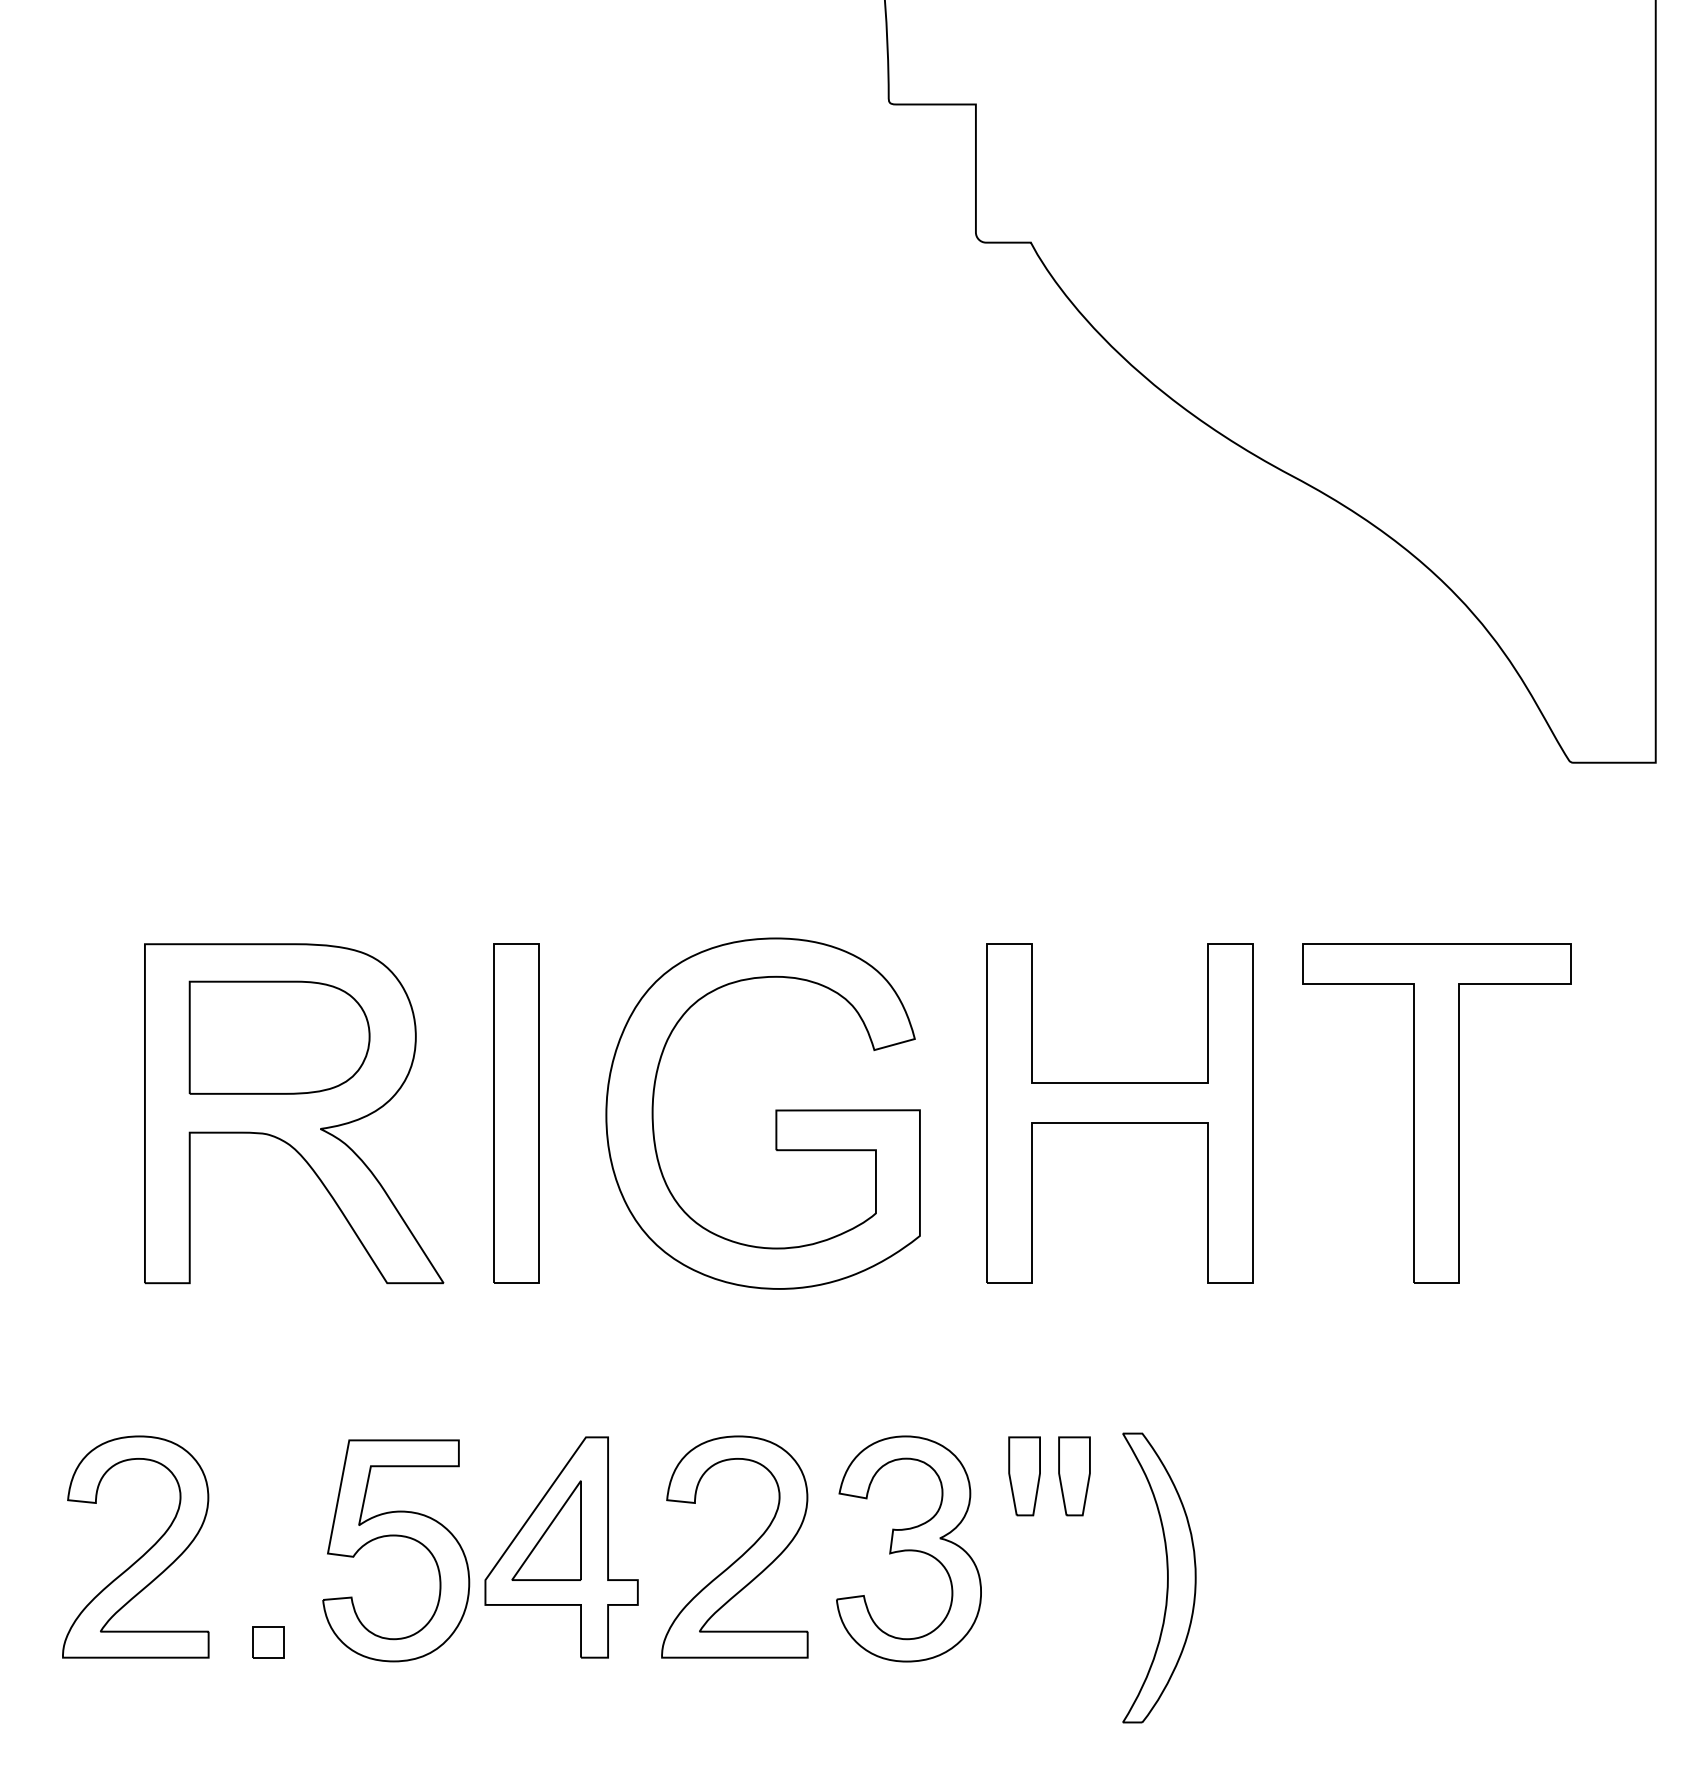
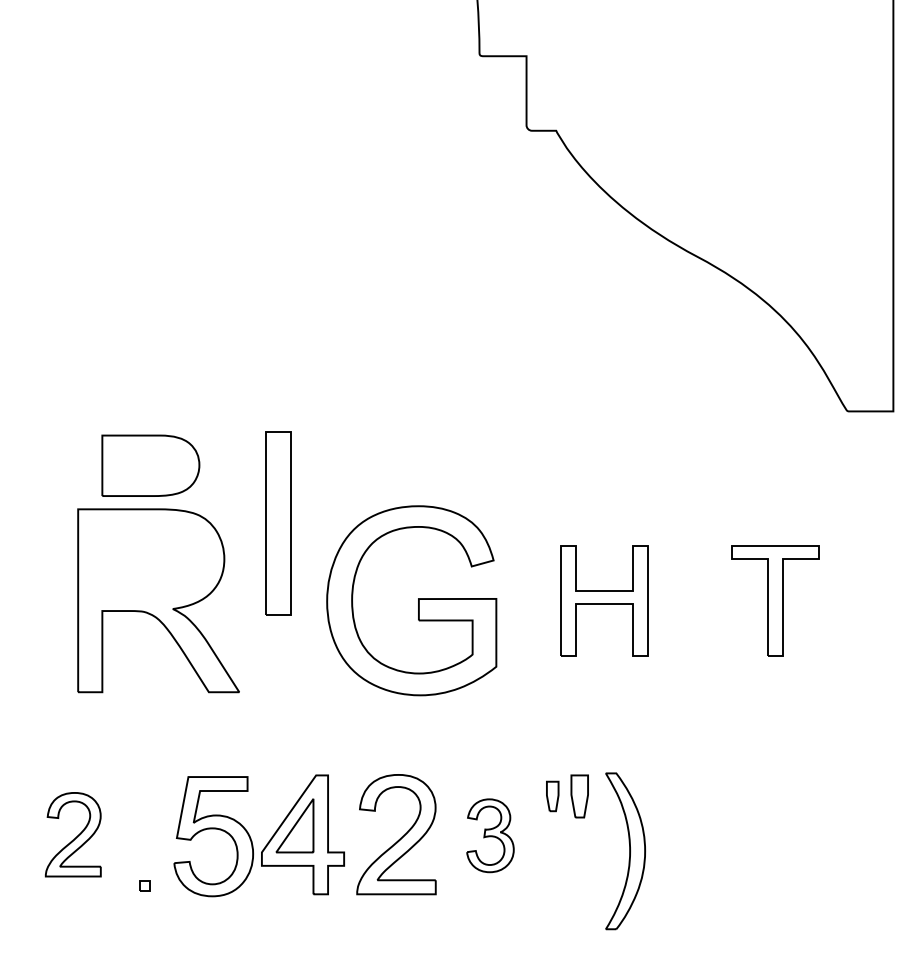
part: (278, 1037) -> (150, 465), moved
part: (516, 1113) -> (278, 523), moved
part: (1120, 1113) -> (604, 600), size x0.6
part: (1437, 1113) -> (775, 600), size x0.6
part: (1024, 1476) -> (552, 796), size x0.7
part: (136, 1546) -> (73, 834), size x0.7
part: (909, 1548) -> (490, 835), size x0.6
part: (267, 1641) -> (144, 885), size x0.6

